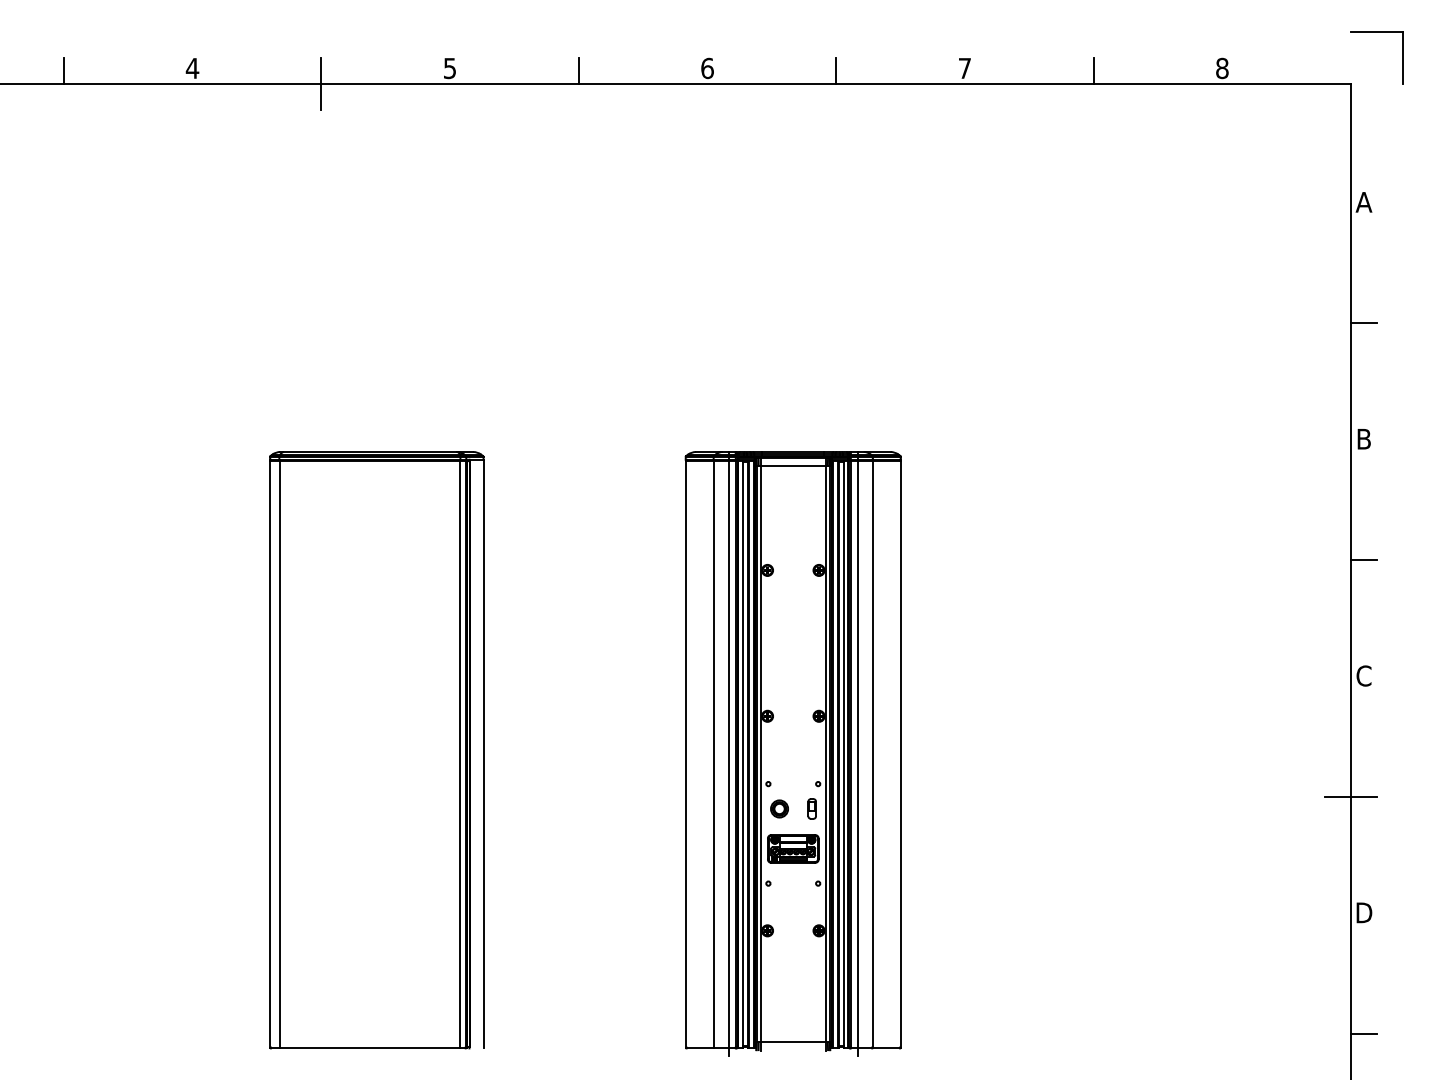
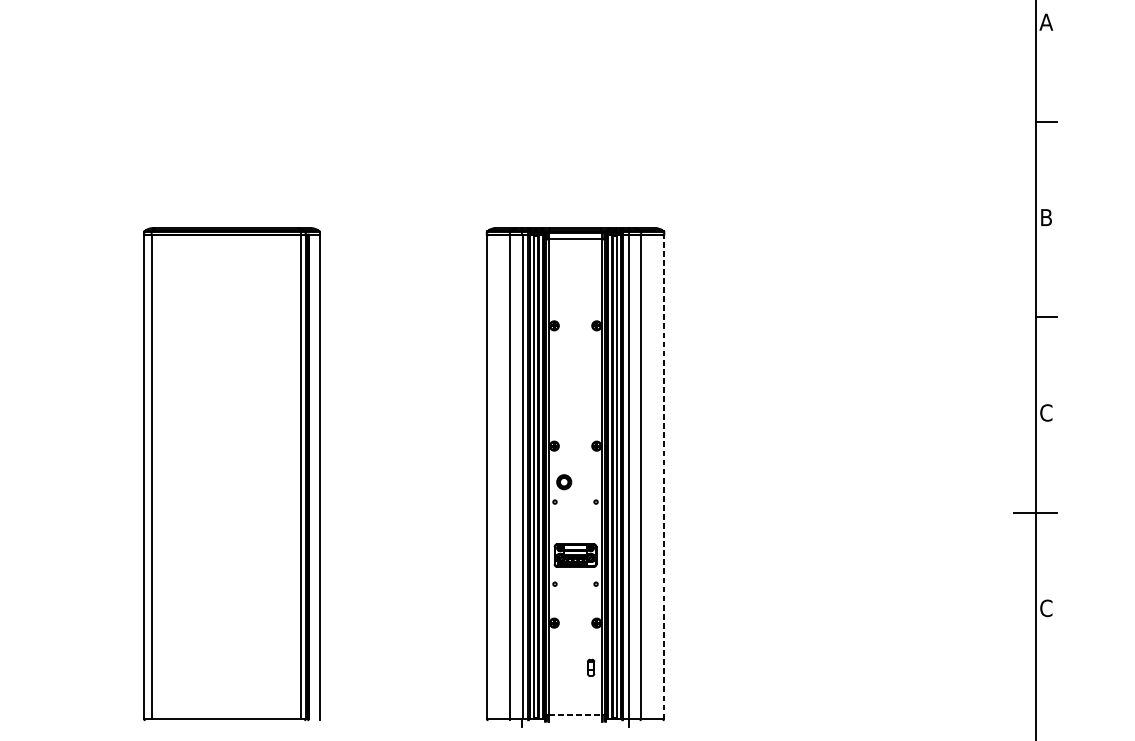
line: (900, 753) -> (663, 476), solid -> dashed
part: (779, 808) -> (564, 481), moved
part: (811, 808) -> (590, 667), moved
text: (1364, 912) -> (1046, 608), D -> C
line: (1363, 1033) -> (1045, 707), removed
line: (796, 1042) -> (578, 715), solid -> dashed

